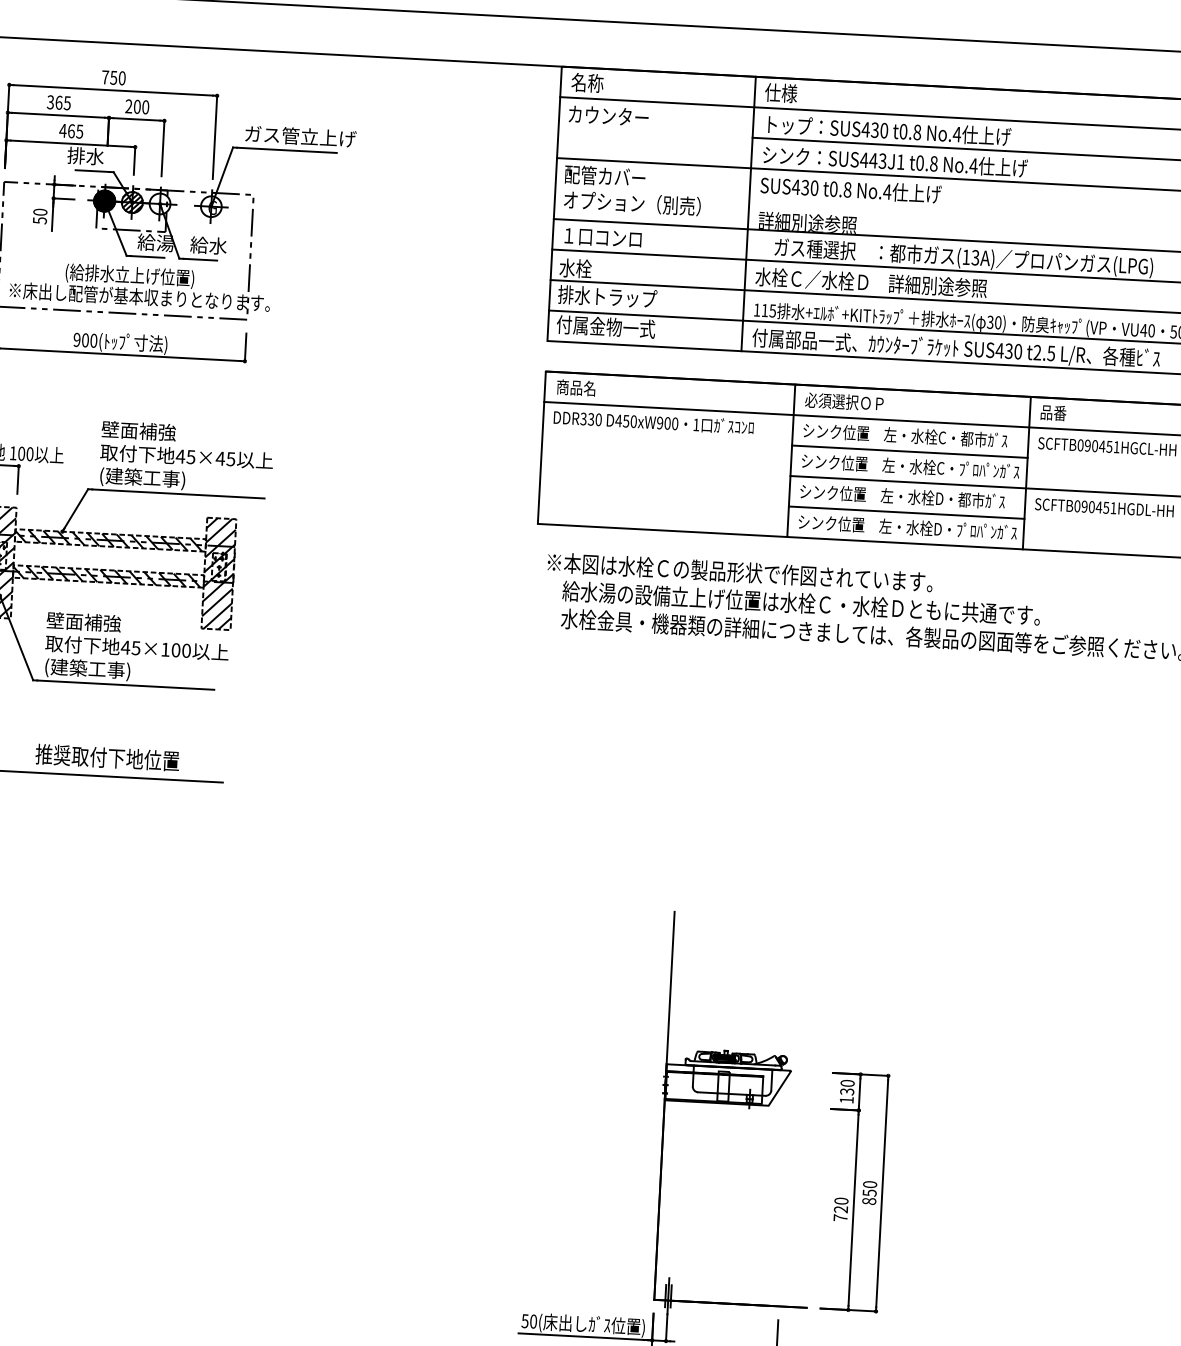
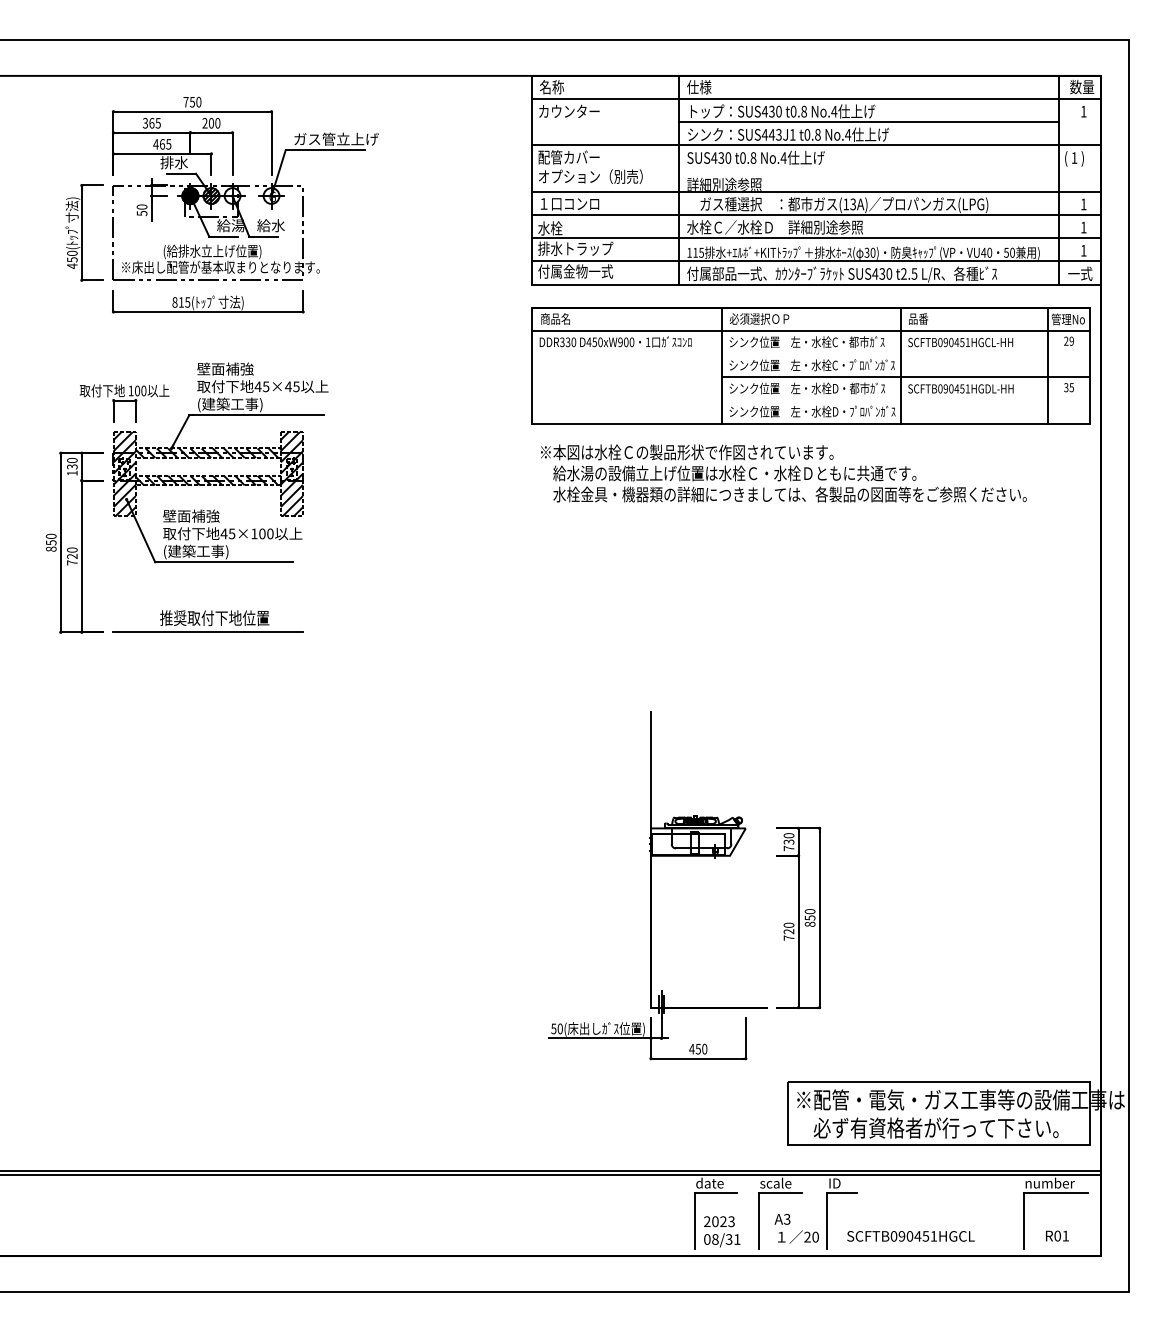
text: (85, 340) -> (181, 302), 900( -> 815(
line: (909, 452) -> (810, 354), removed
line: (905, 512) -> (810, 400), removed
text: (846, 1100) -> (788, 848), 130 -> 730

